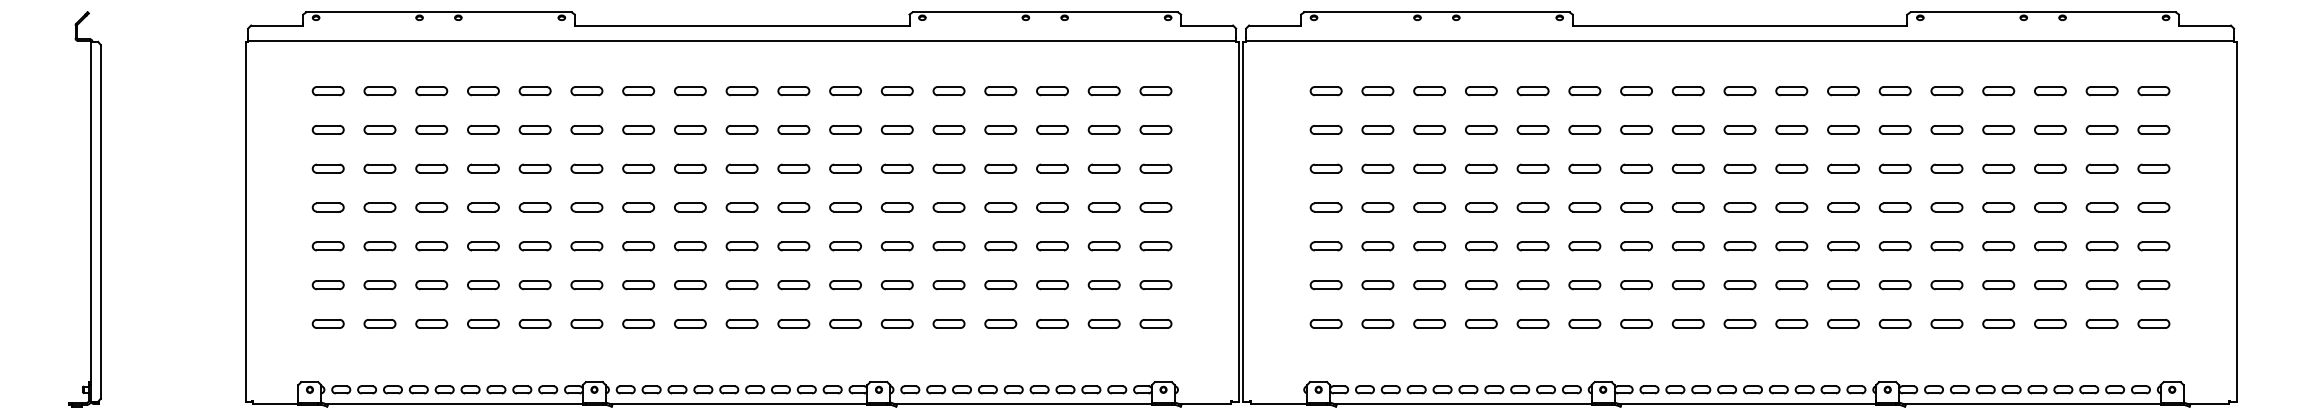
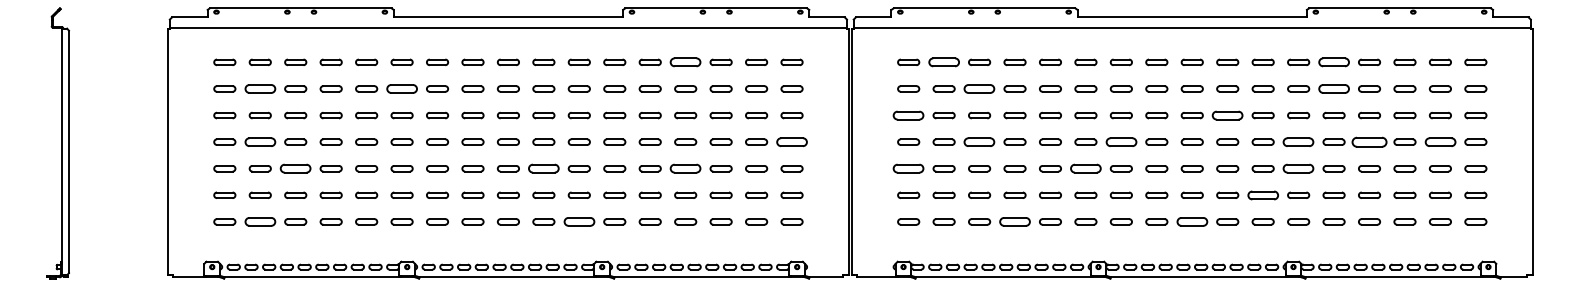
part: (1000, 91) -> (685, 62), size x1.4
part: (1377, 91) -> (943, 62), size x1.4
part: (1946, 91) -> (1333, 62), size x1.4
part: (378, 129) -> (259, 88), size x1.4
part: (586, 129) -> (401, 88), size x1.4
part: (1429, 129) -> (979, 88), size x1.4
part: (1946, 129) -> (1333, 88), size x1.4
part: (1325, 168) -> (908, 115), size x1.4
part: (1791, 168) -> (1227, 115), size x1.4
part: (378, 206) -> (259, 141), size x1.4
part: (1155, 206) -> (791, 141), size x1.4
part: (1429, 206) -> (979, 141), size x1.4
part: (1635, 206) -> (1120, 141), size x1.4
part: (1895, 206) -> (1298, 141), size x1.4
part: (1998, 206) -> (1369, 141), size x1.6
part: (2100, 206) -> (1439, 141), size x1.4
part: (431, 245) -> (295, 168), size x1.4
part: (793, 245) -> (543, 168), size x1.4
part: (1000, 245) -> (685, 168), size x1.4
part: (1325, 245) -> (908, 168), size x1.4
part: (1584, 245) -> (1085, 168), size x1.4
part: (1895, 245) -> (1298, 168), size x1.4
part: (1842, 283) -> (1262, 194), size x1.4
part: (378, 323) -> (259, 221), size x1.4
part: (844, 323) -> (578, 221), size x1.4
part: (1480, 323) -> (1014, 221), size x1.4
part: (1738, 323) -> (1191, 221), size x1.4

